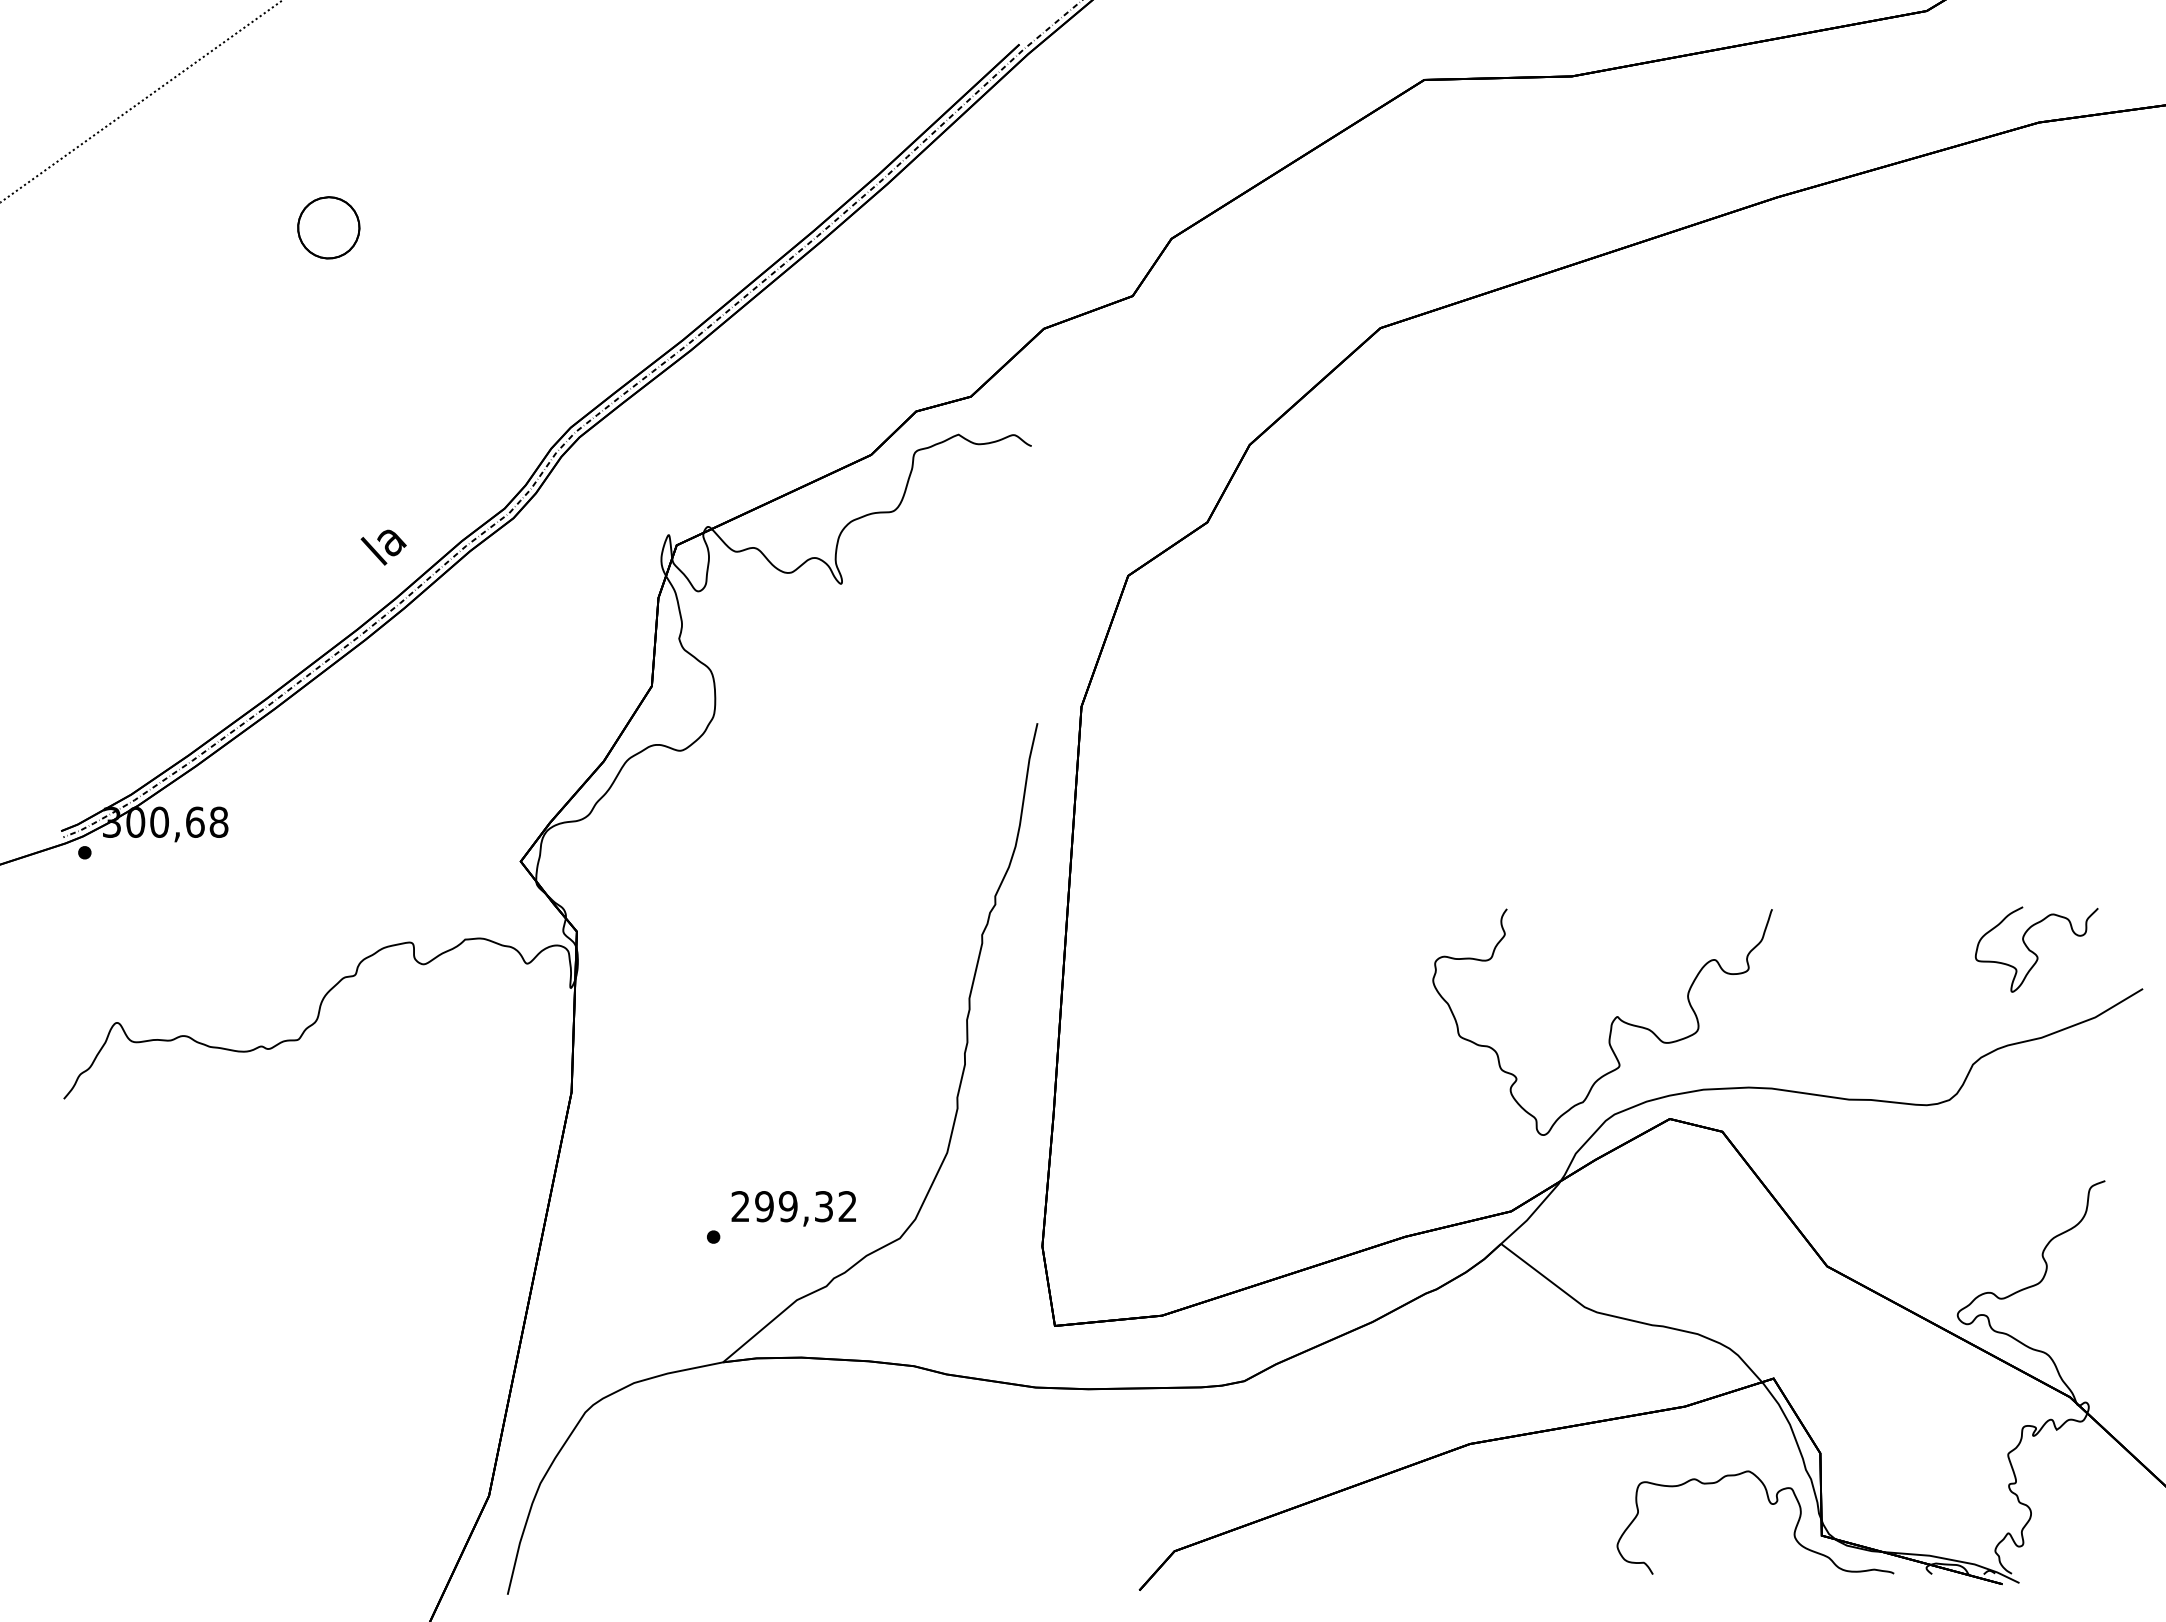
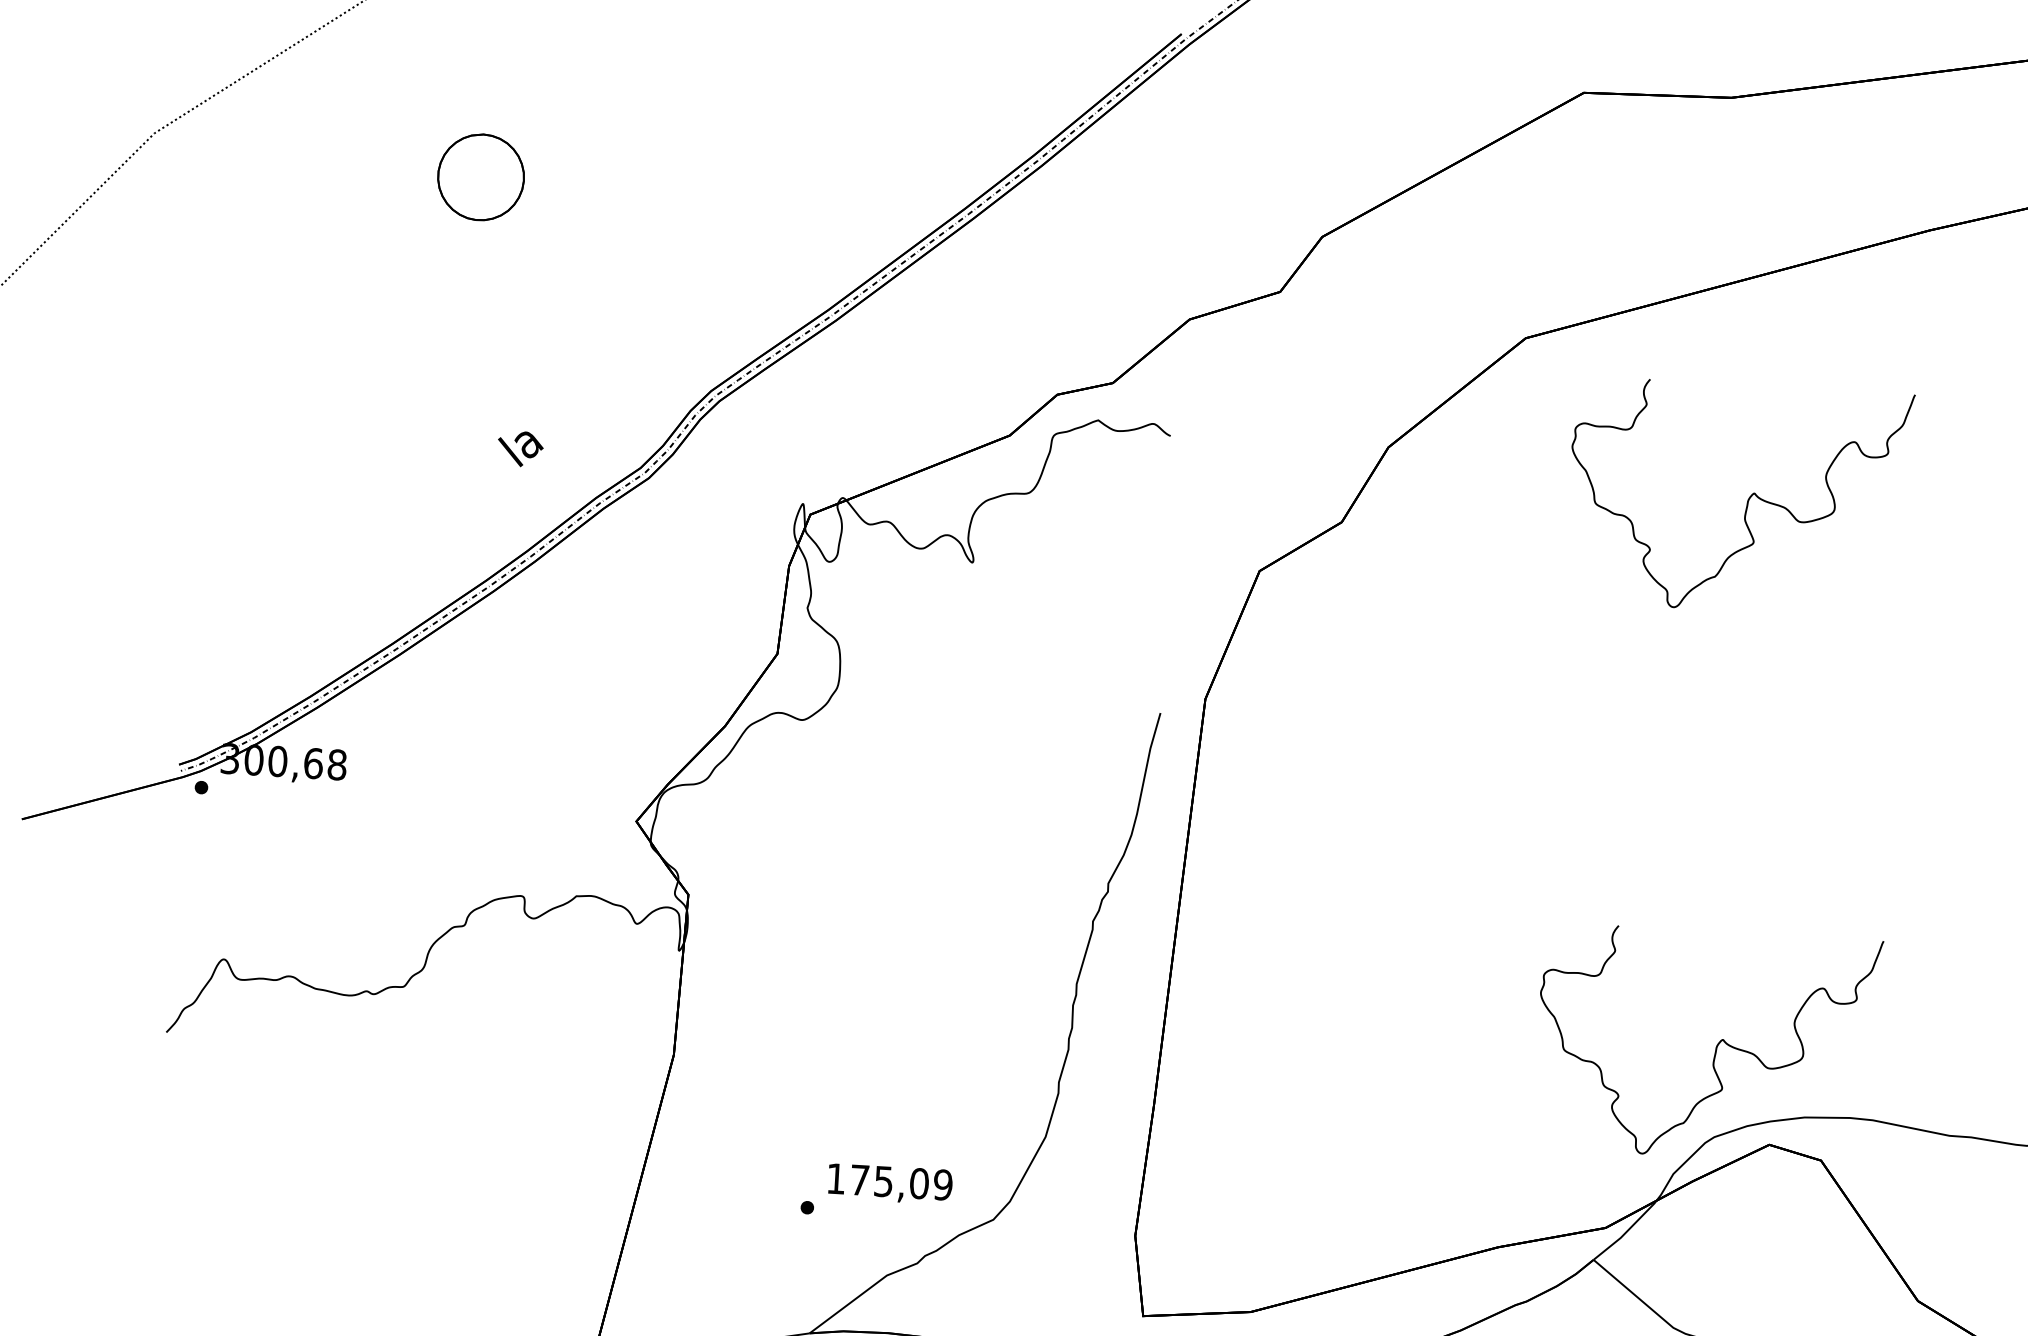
part: (328, 227) -> (480, 177), size x1.4
curve: (1610, 477) -> (1746, 500), added
text: (383, 547) -> (520, 448), moved
text: (794, 1206) -> (889, 1181), 299,32 -> 175,09

